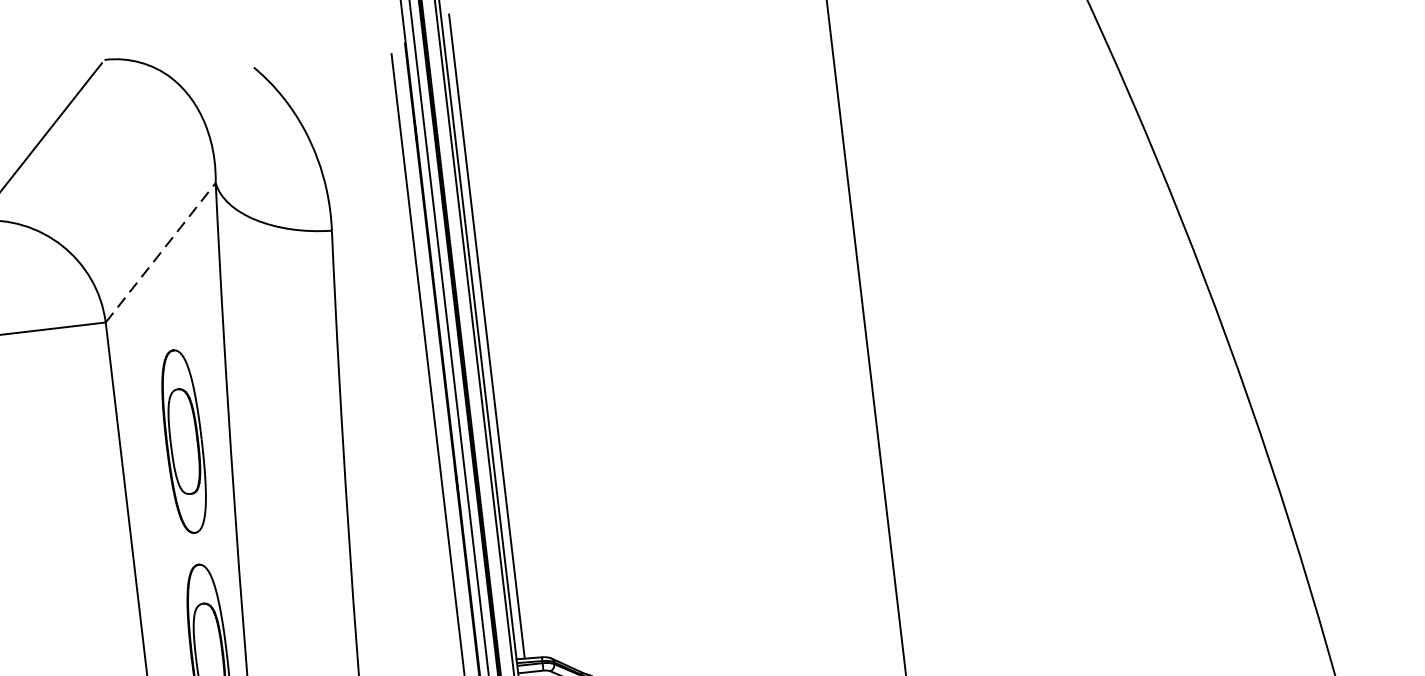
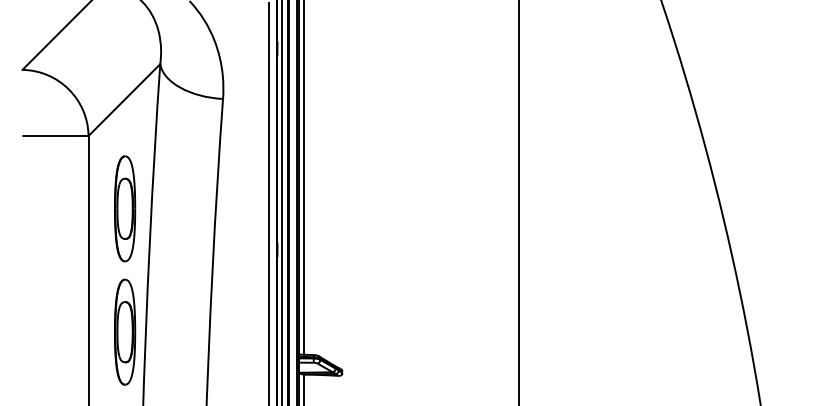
line: (160, 253) -> (124, 100), dashed -> solid

